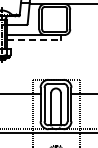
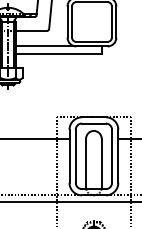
line: (34, 39) -> (59, 53), dashed -> solid

